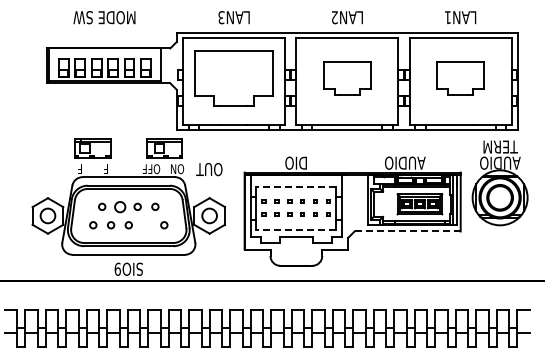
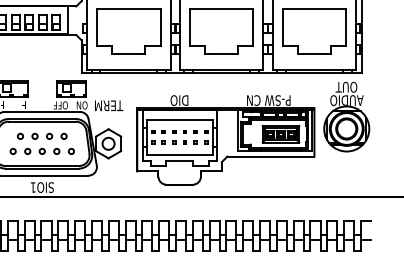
part: (347, 78) -> (221, 31), size x1.67
part: (460, 78) -> (314, 31), size x1.67
text: (500, 146) -> (347, 86), TERM -> OUT
text: (404, 162) -> (268, 100), AUDIO -> P-SW CN
text: (106, 168) -> (24, 104), F -> H
text: (210, 169) -> (109, 105), OUT -> TERM
line: (295, 186) -> (178, 119), dashed -> solid
circle: (119, 206) -> (34, 136), size x0.62
circle: (146, 225) -> (56, 151), added
line: (295, 229) -> (178, 154), dashed -> solid
line: (407, 231) -> (270, 156), dashed -> solid
text: (117, 268) -> (33, 186), SIO9 -> SIO1

